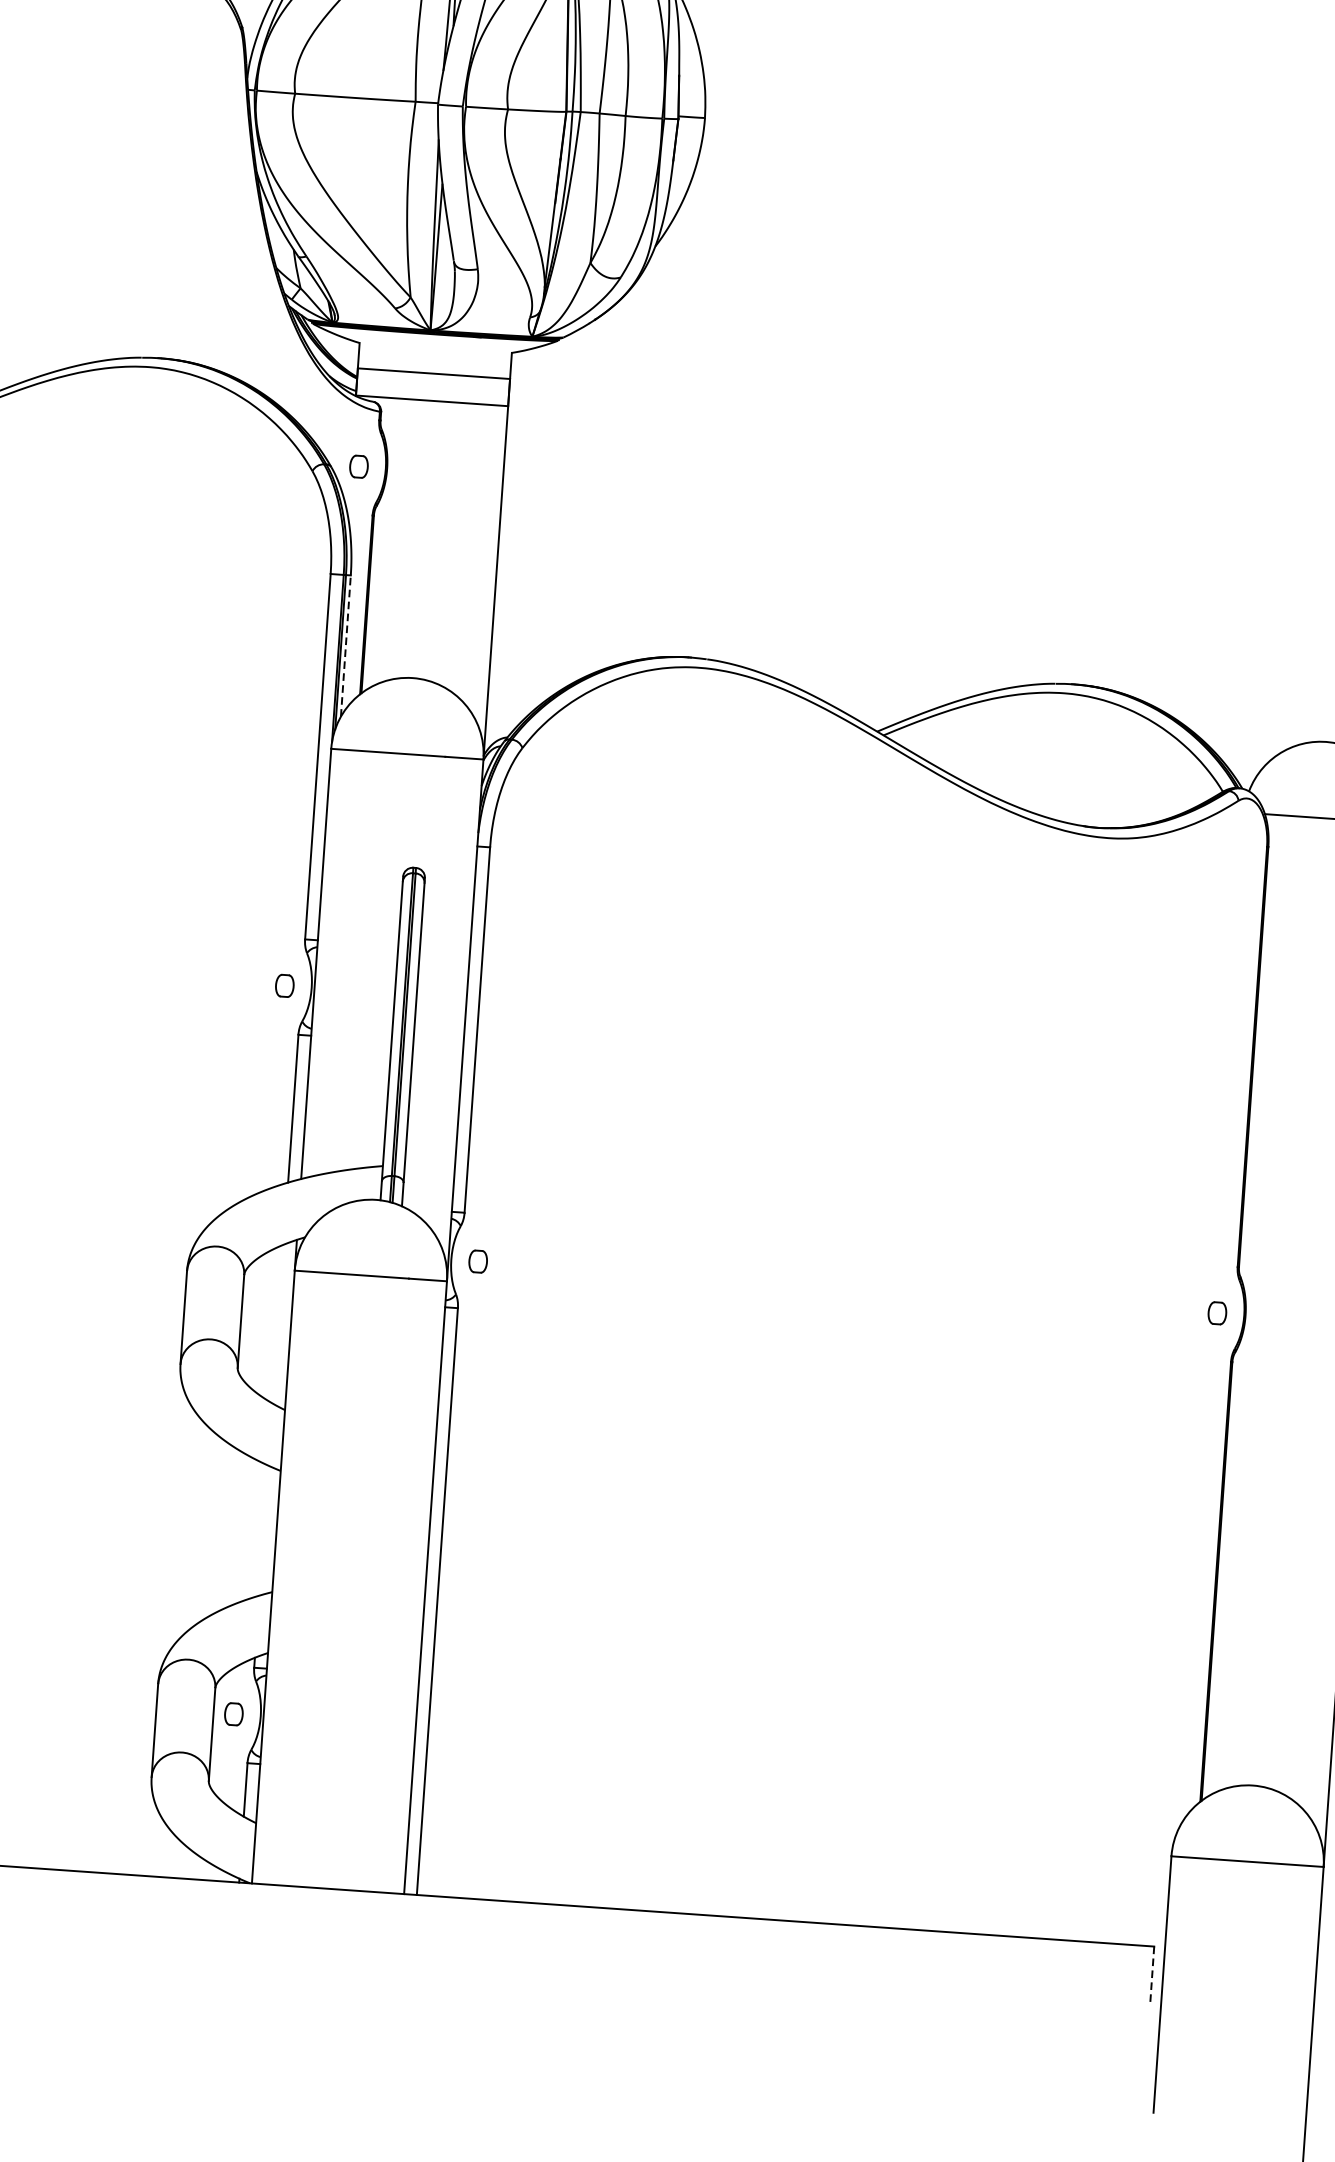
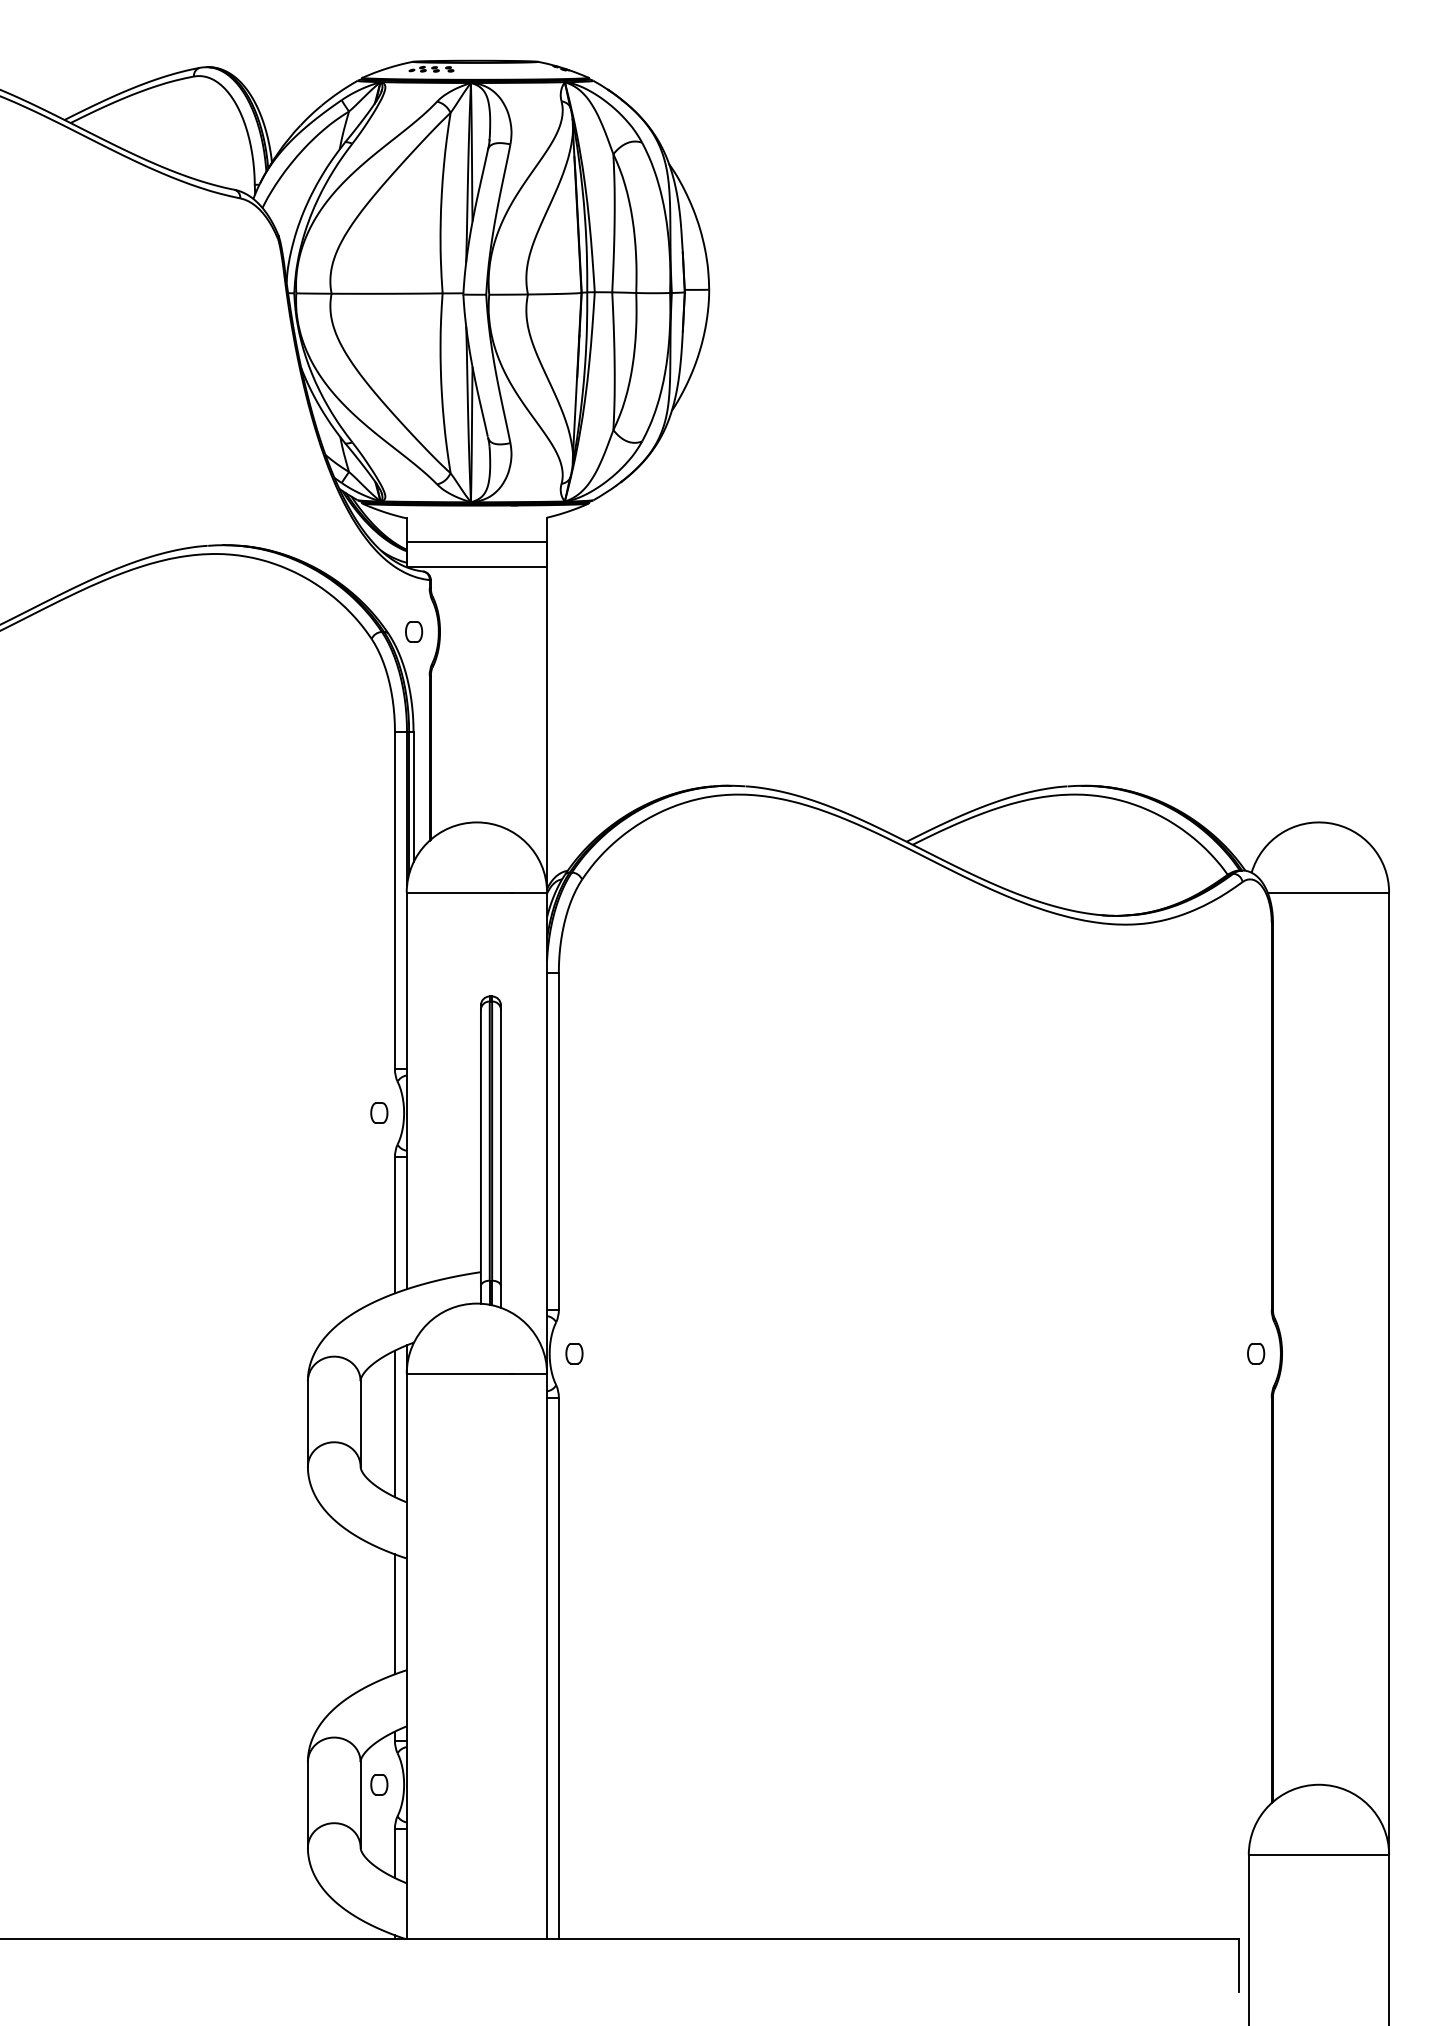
line: (345, 645) -> (413, 796), dashed -> solid
line: (278, 1323) -> (395, 1423), added
line: (264, 1530) -> (395, 1614), added
line: (1151, 1975) -> (1238, 1965), dashed -> solid

